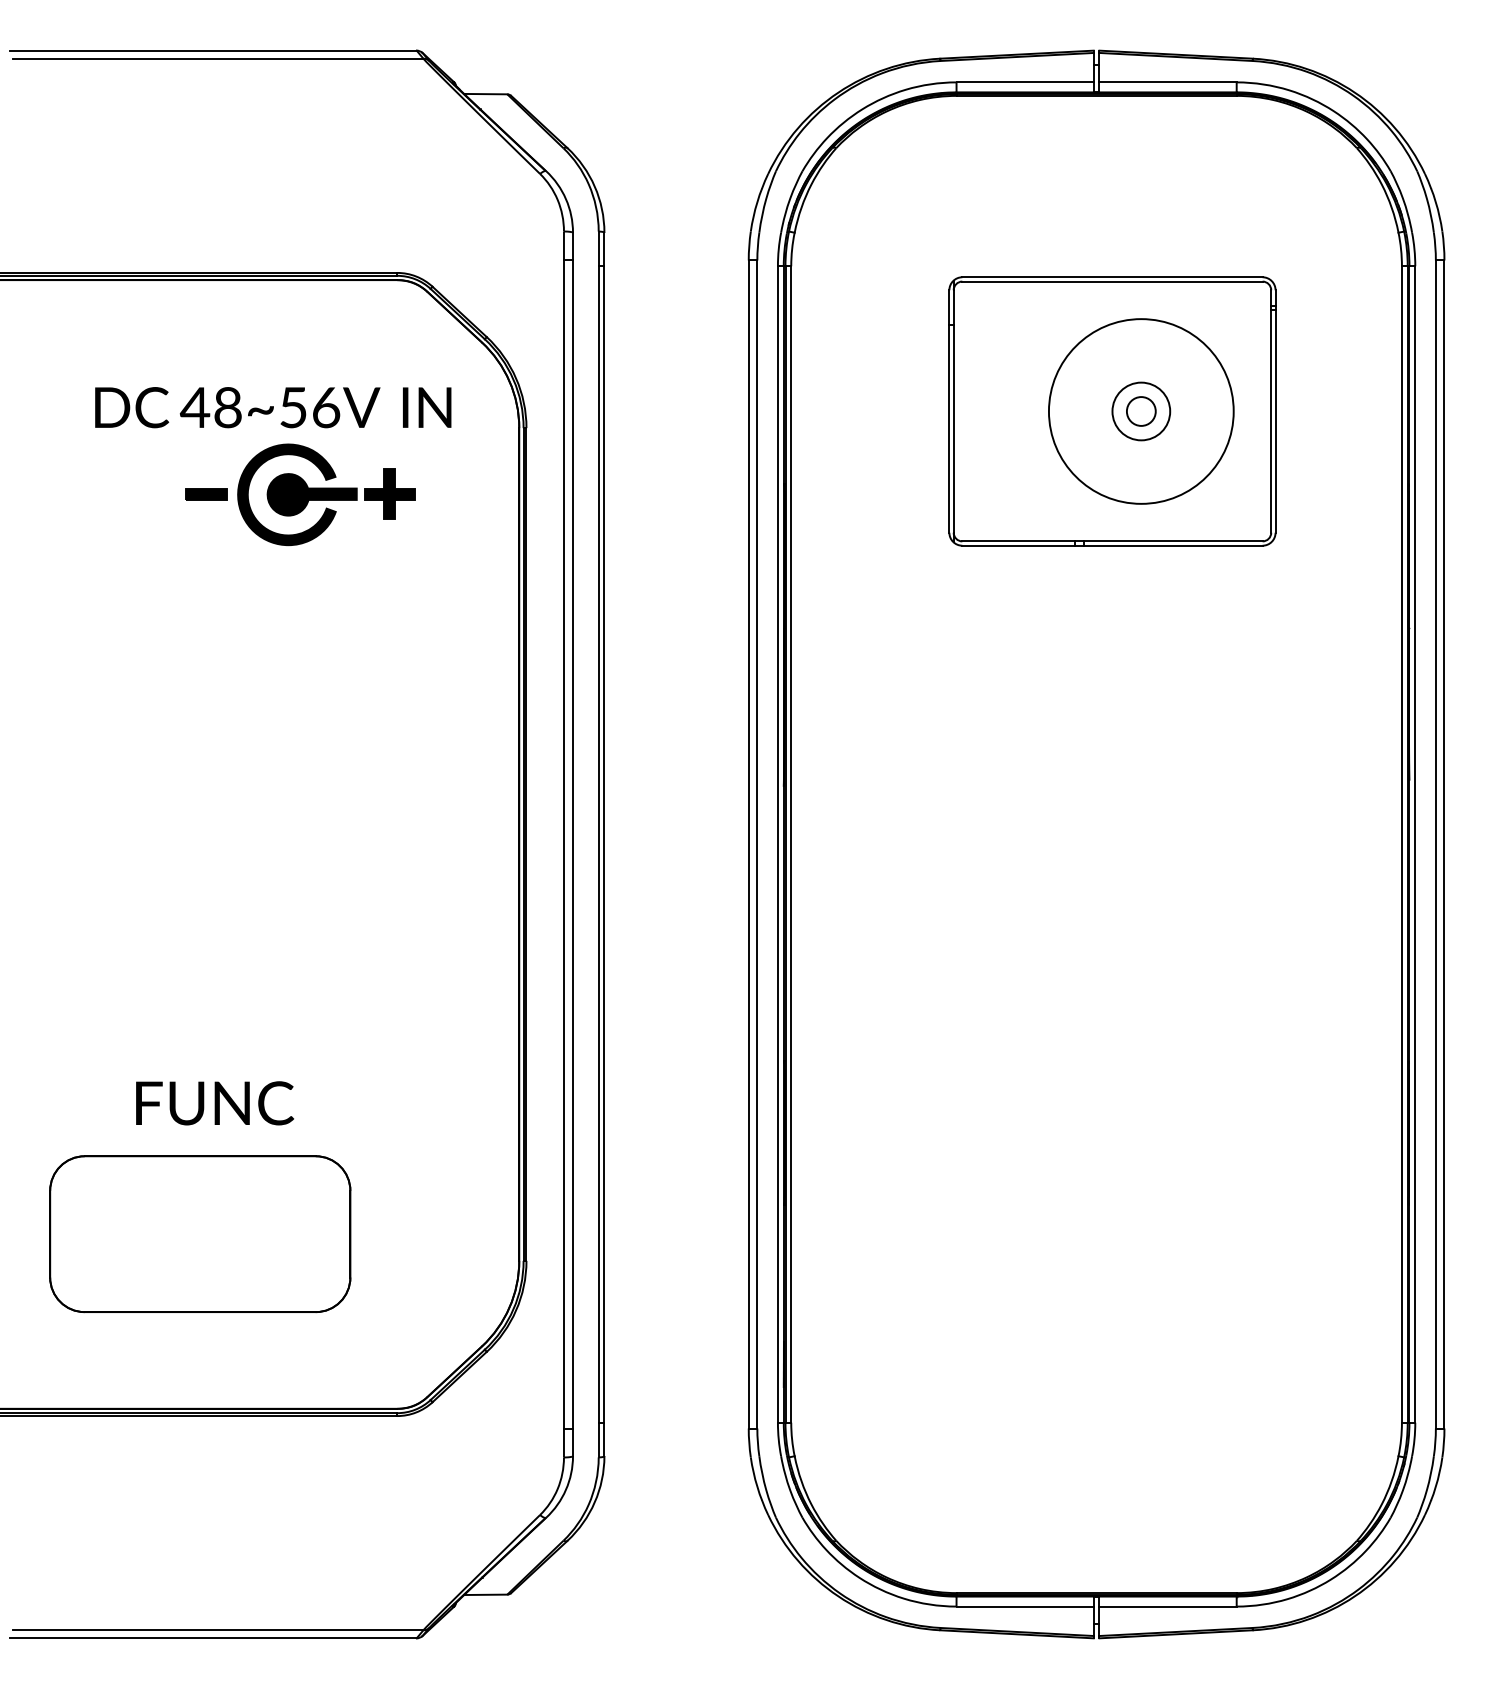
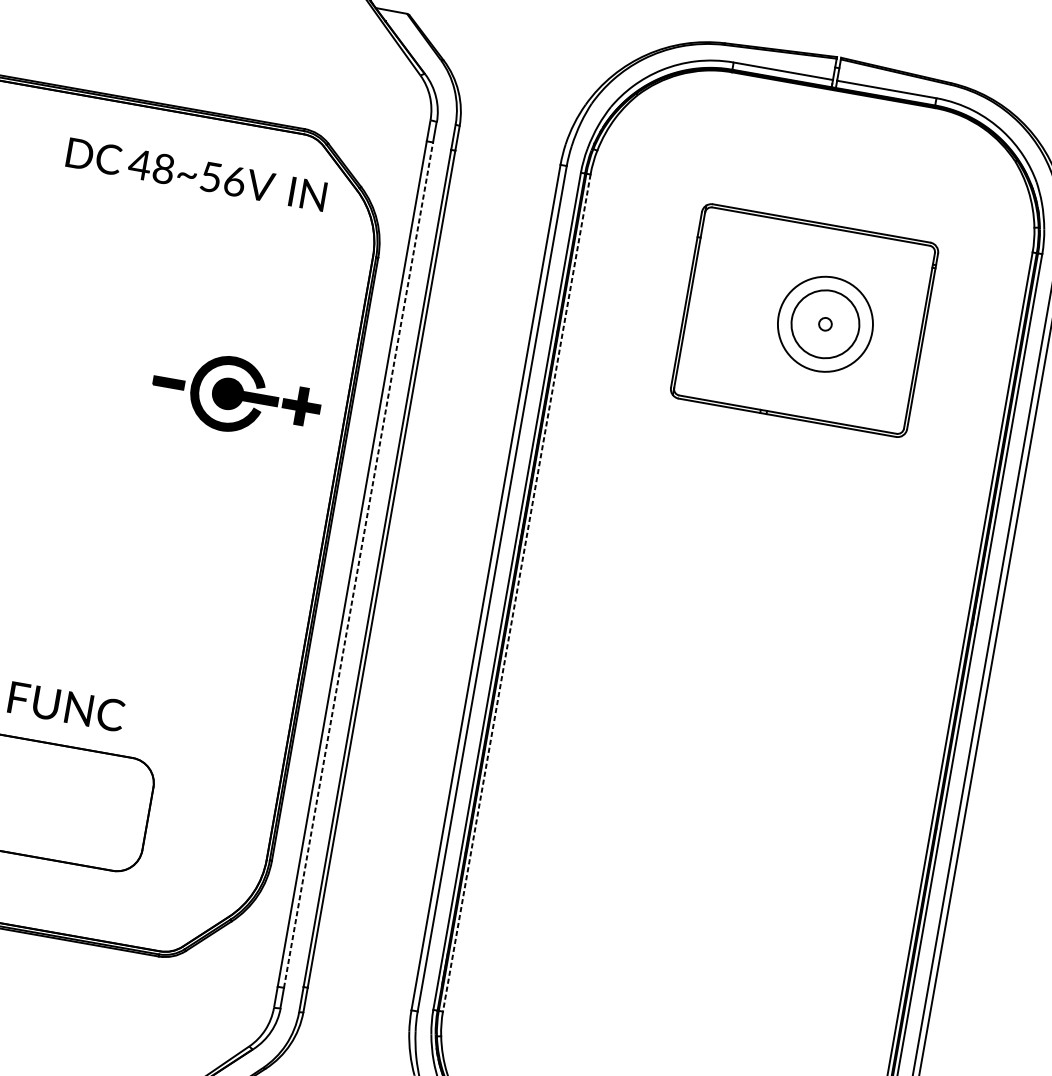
text: (273, 407) -> (196, 174), moved
circle: (1140, 411) -> (824, 324), size x0.6
circle: (1140, 411) -> (824, 324), size x0.7
circle: (1141, 411) -> (825, 324), size x1.6
part: (300, 494) -> (236, 395), moved
line: (572, 844) -> (358, 565), solid -> dashed
line: (791, 845) -> (516, 593), solid -> dashed

